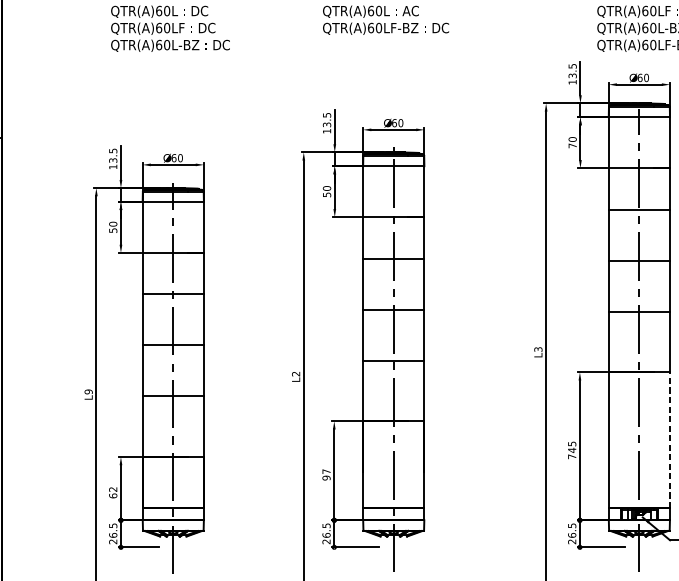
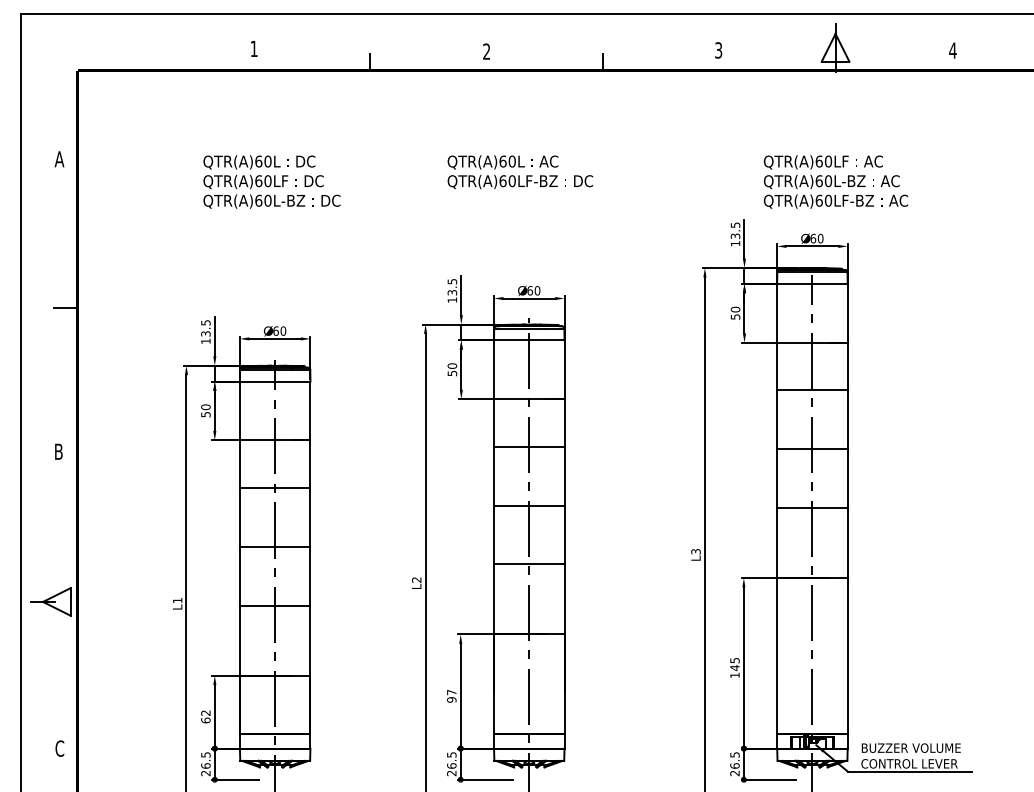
text: (572, 145) -> (735, 316), 70 -> 50
text: (88, 391) -> (177, 600), L9 -> L1
line: (669, 439) -> (847, 655), dashed -> solid
text: (571, 456) -> (734, 675), 745 -> 145

